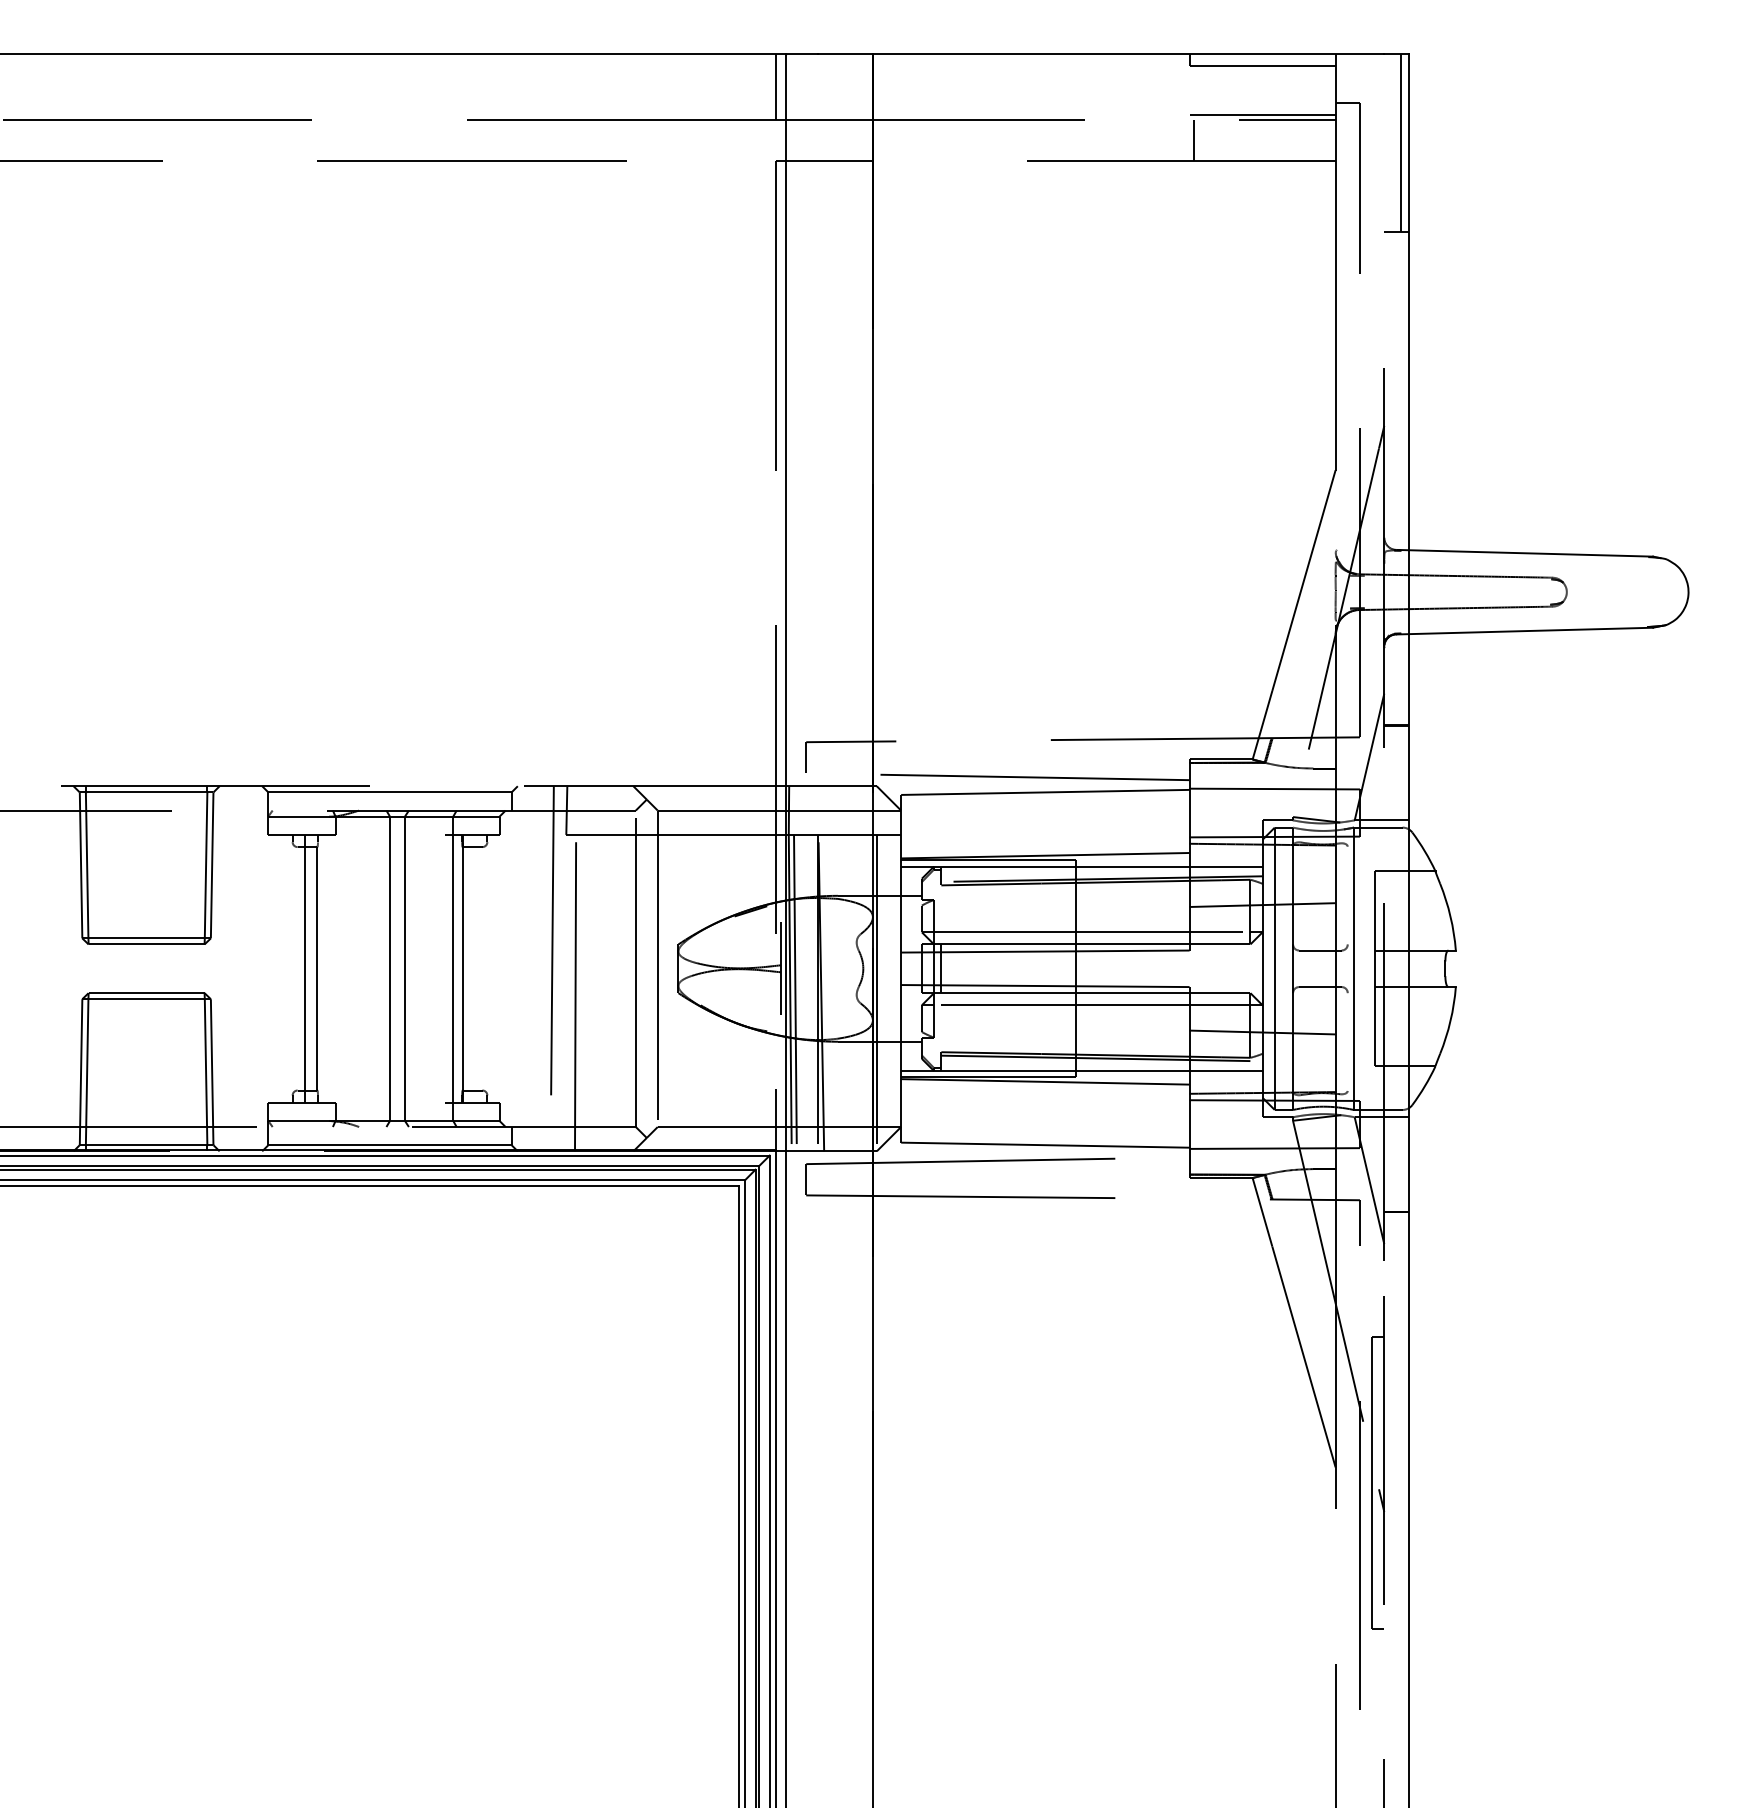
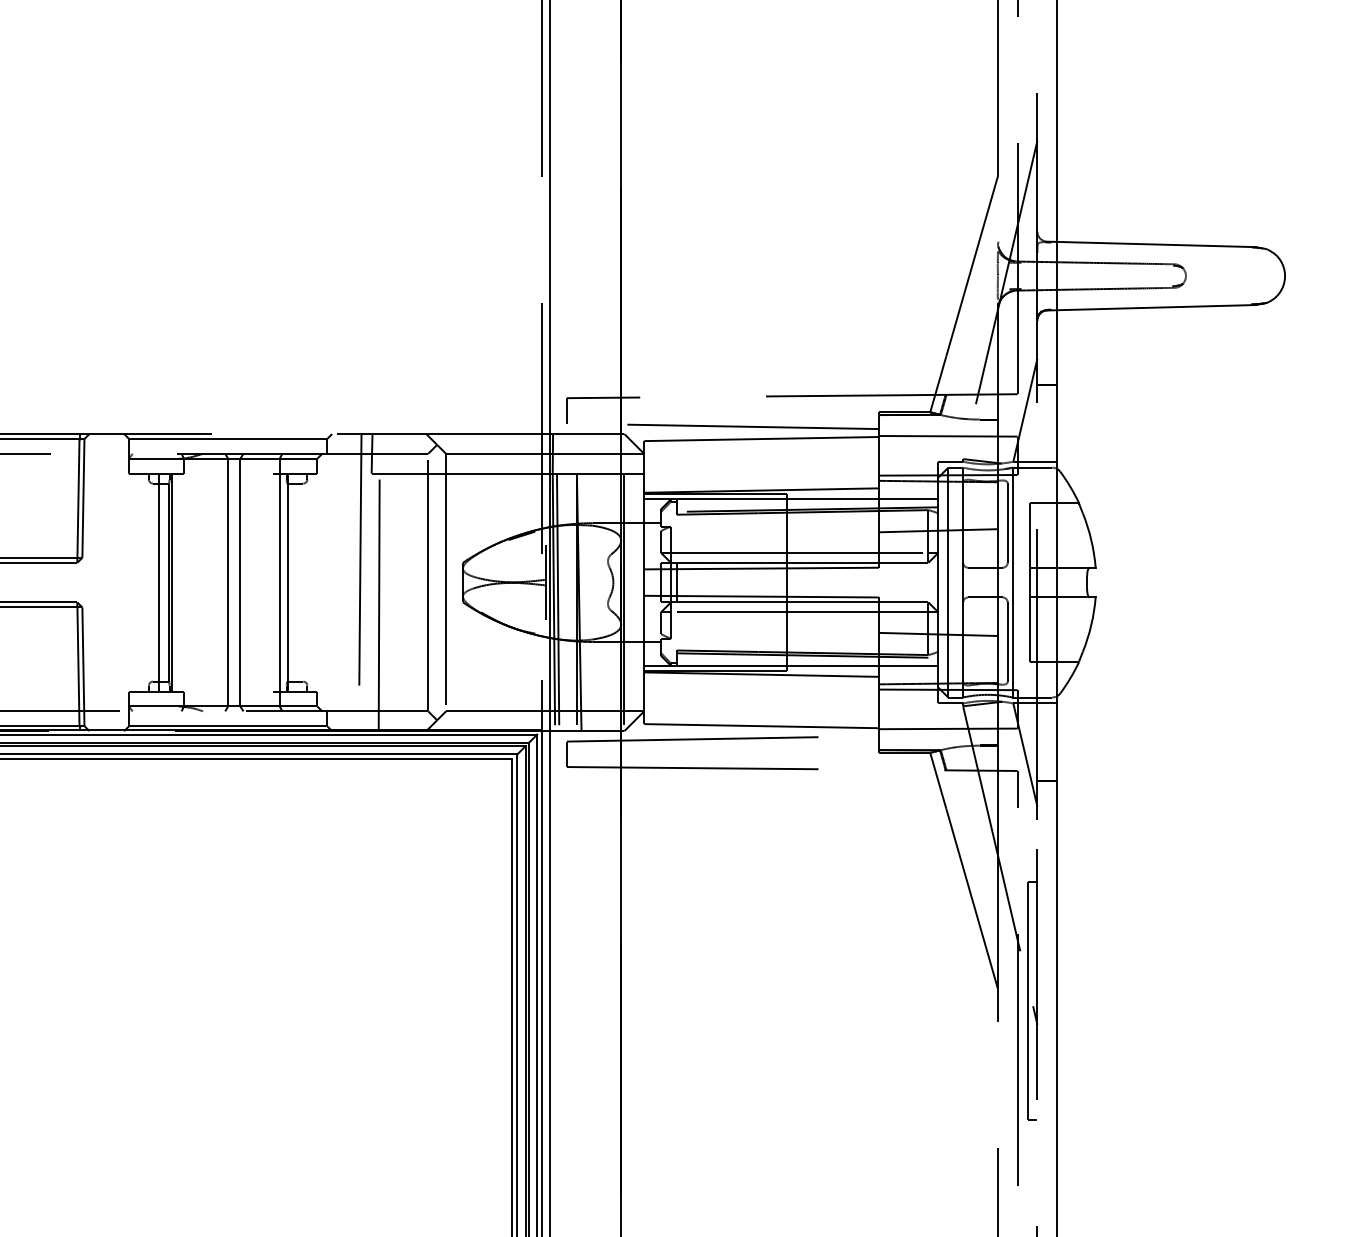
line: (1347, 895) -> (1007, 522), added
line: (320, 968) -> (171, 582), added
line: (1347, 1041) -> (1007, 641), added

